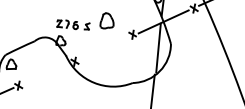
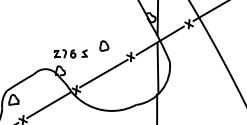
part: (107, 20) -> (104, 45), size x0.62
line: (103, 48) -> (103, 73), added
line: (46, 74) -> (49, 105), added

